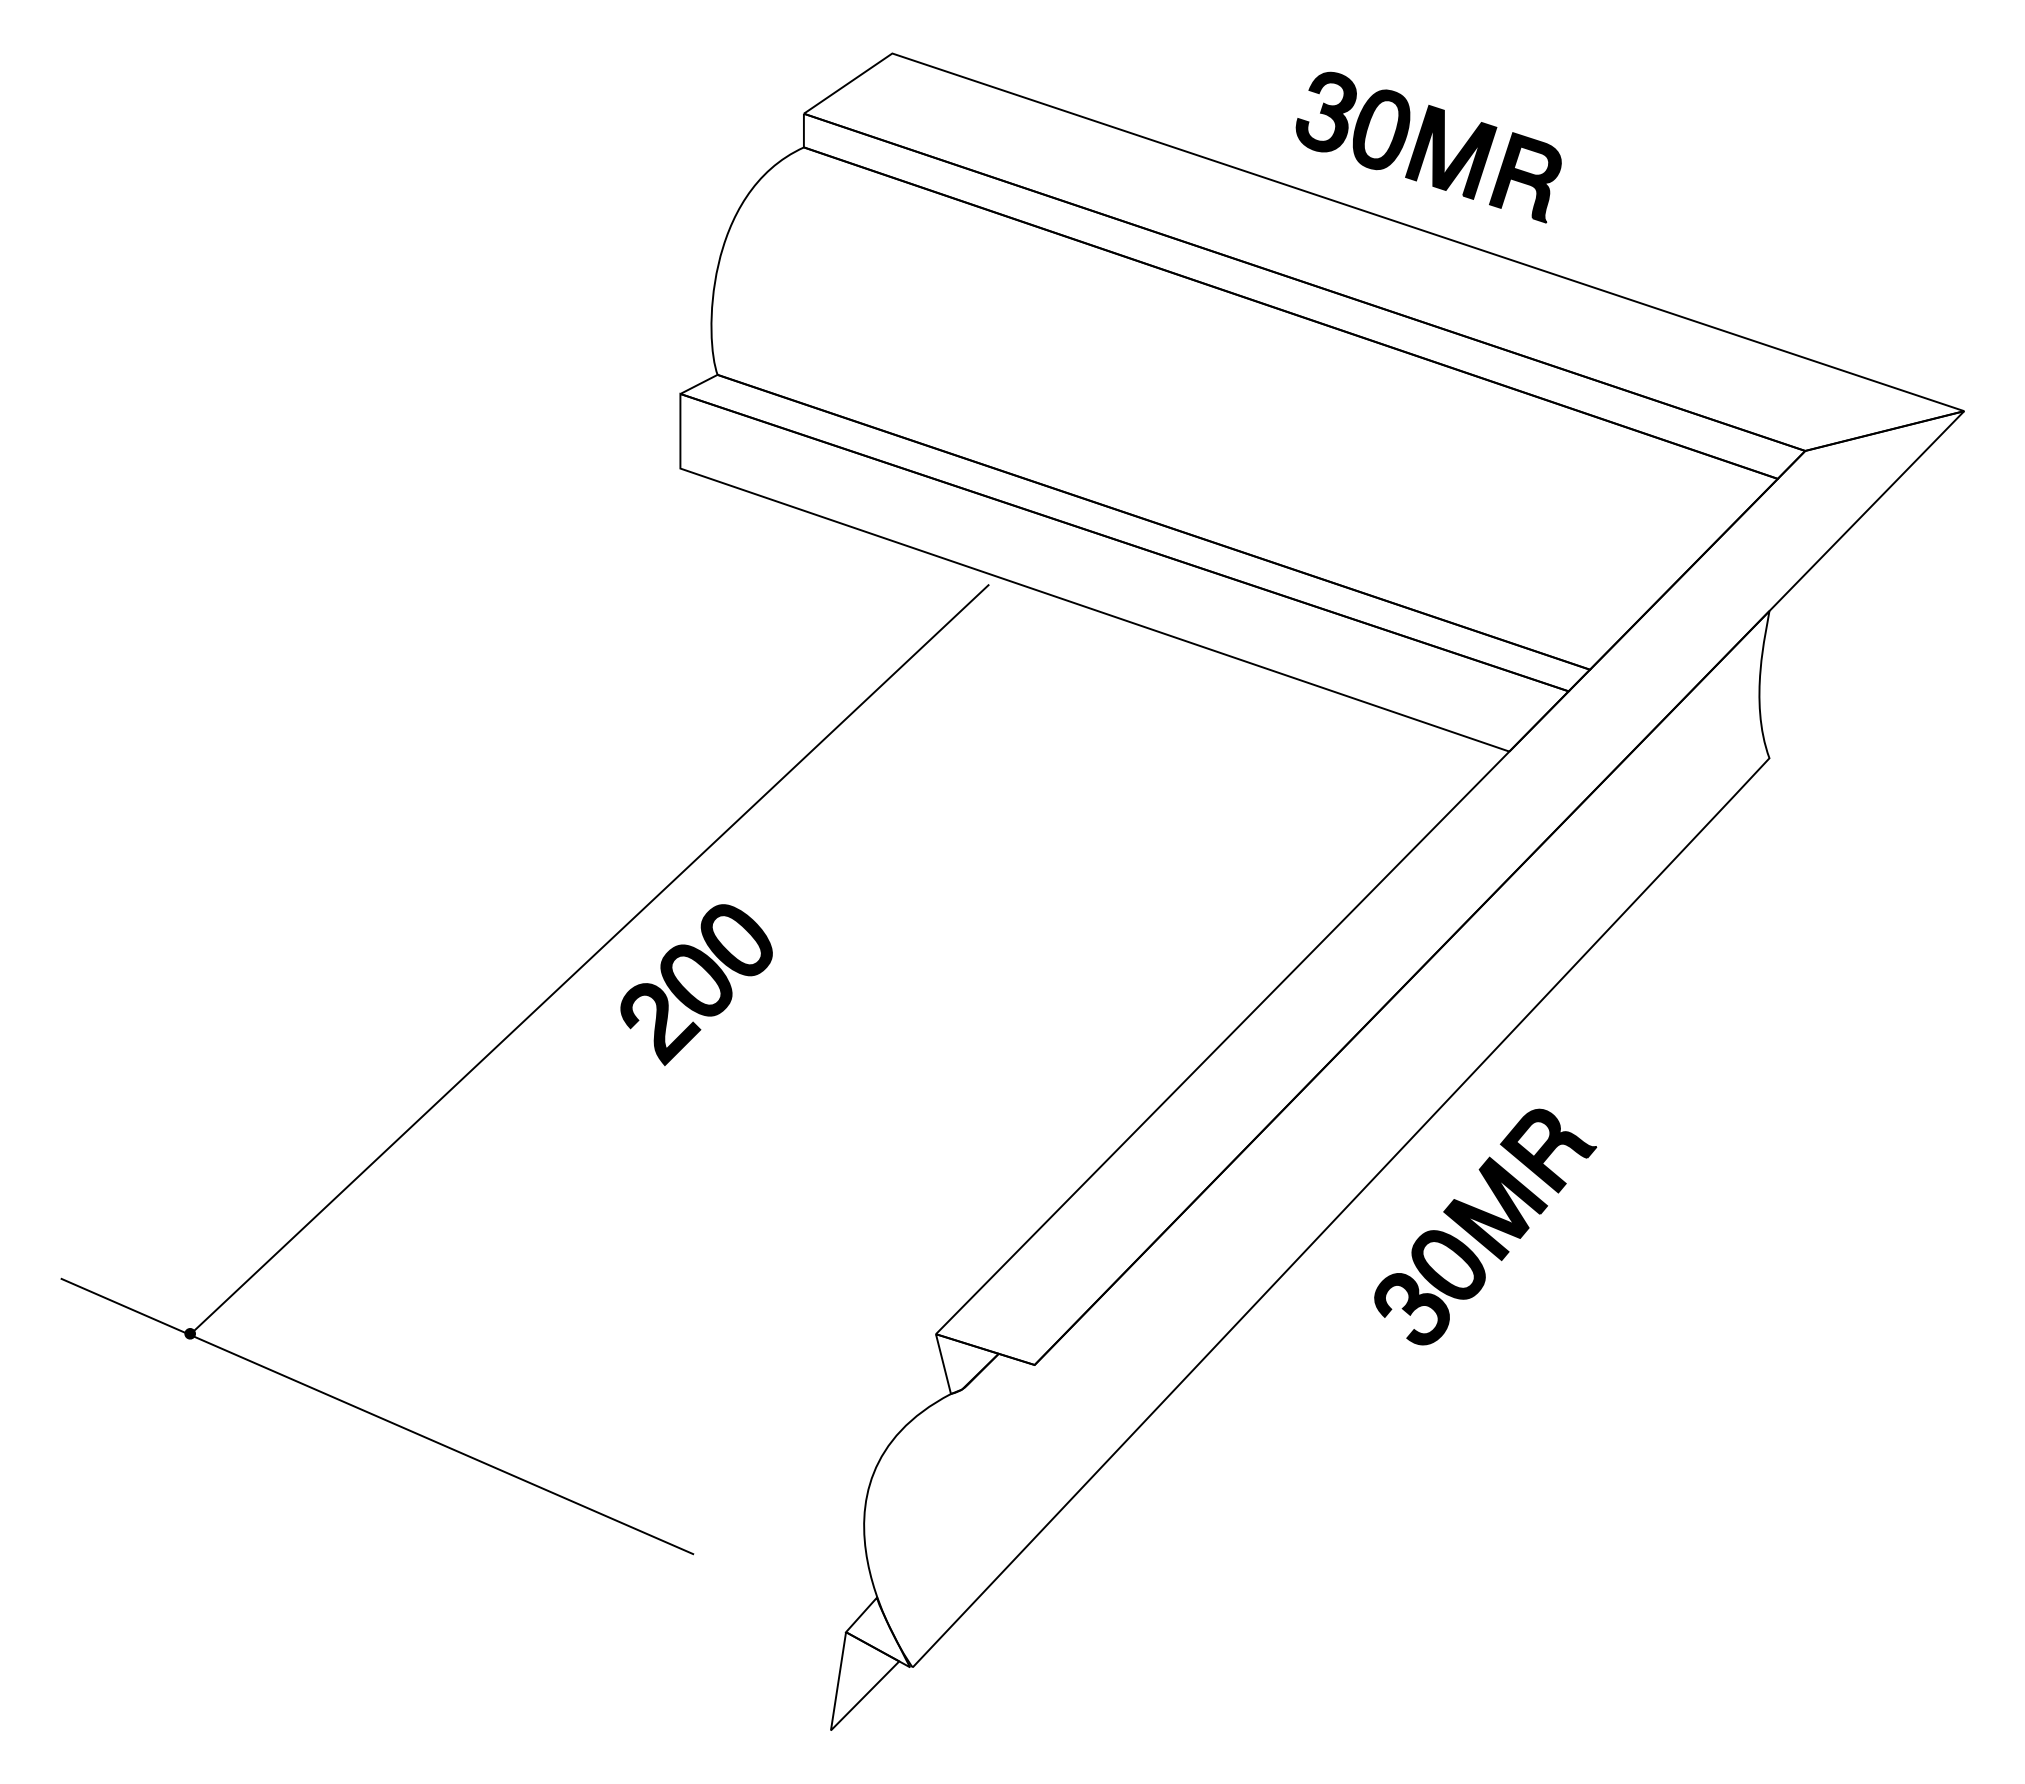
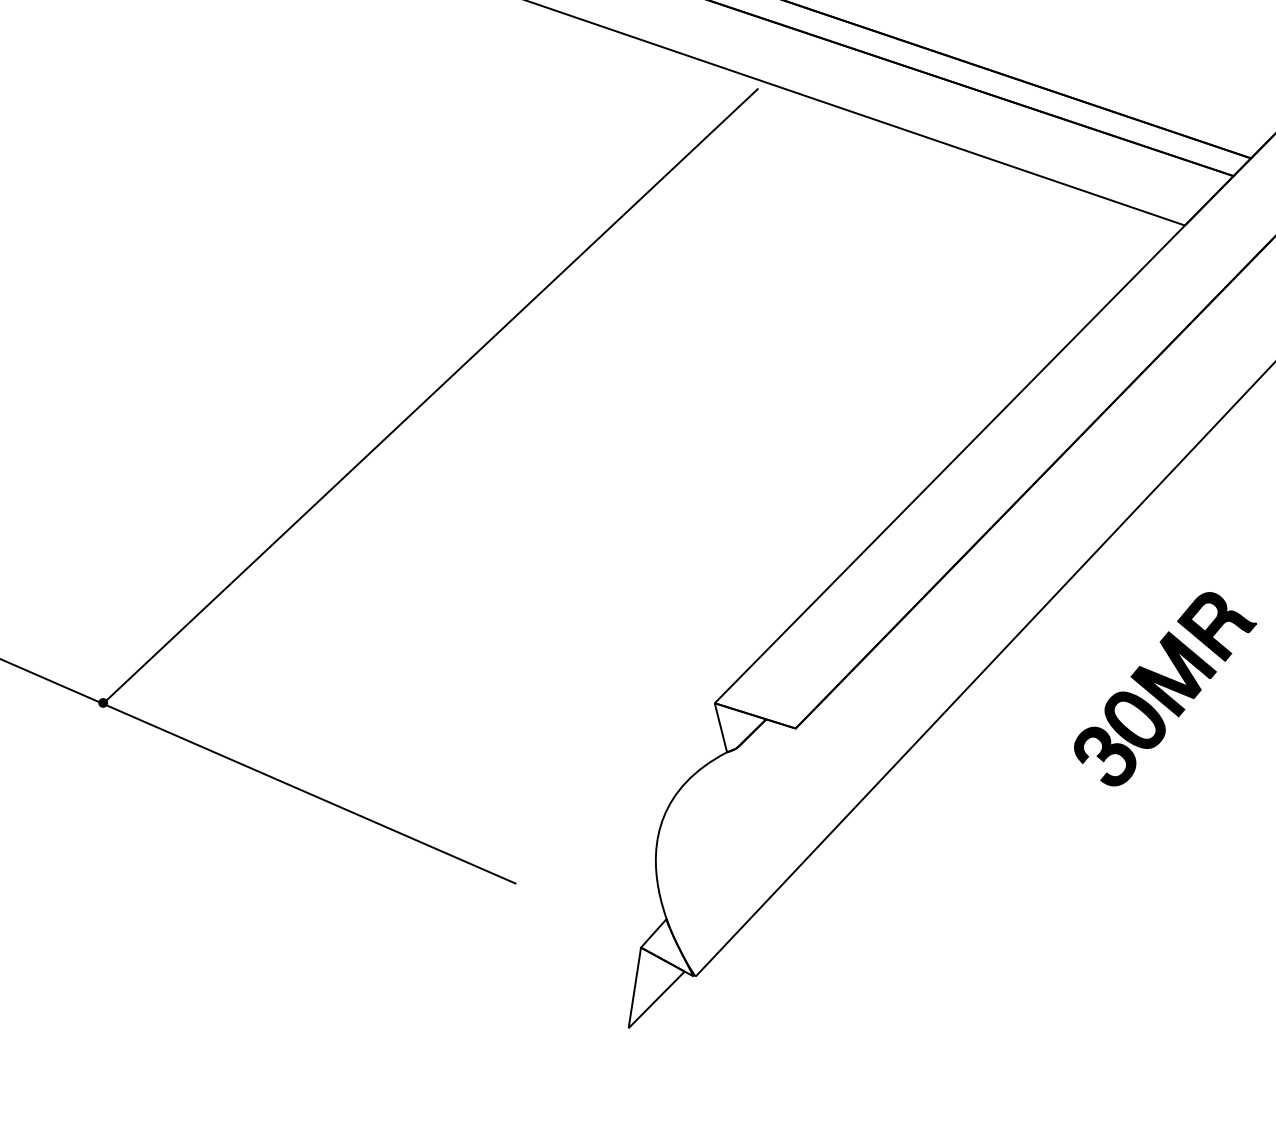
part: (696, 985) -> (518, 417), removed
part: (1485, 1226) -> (1165, 688), moved

